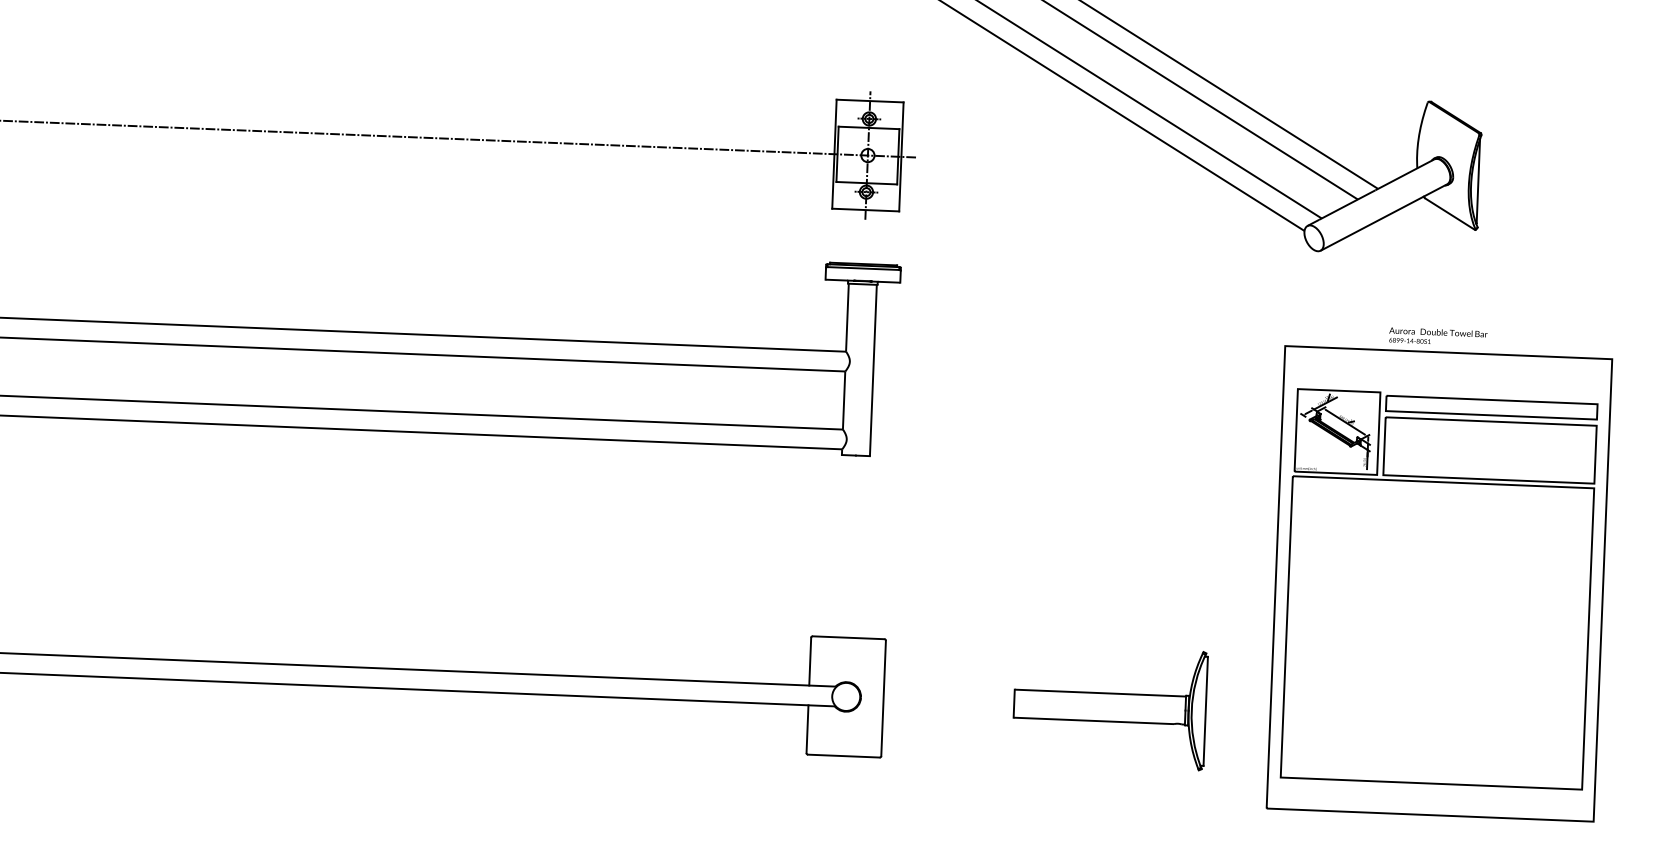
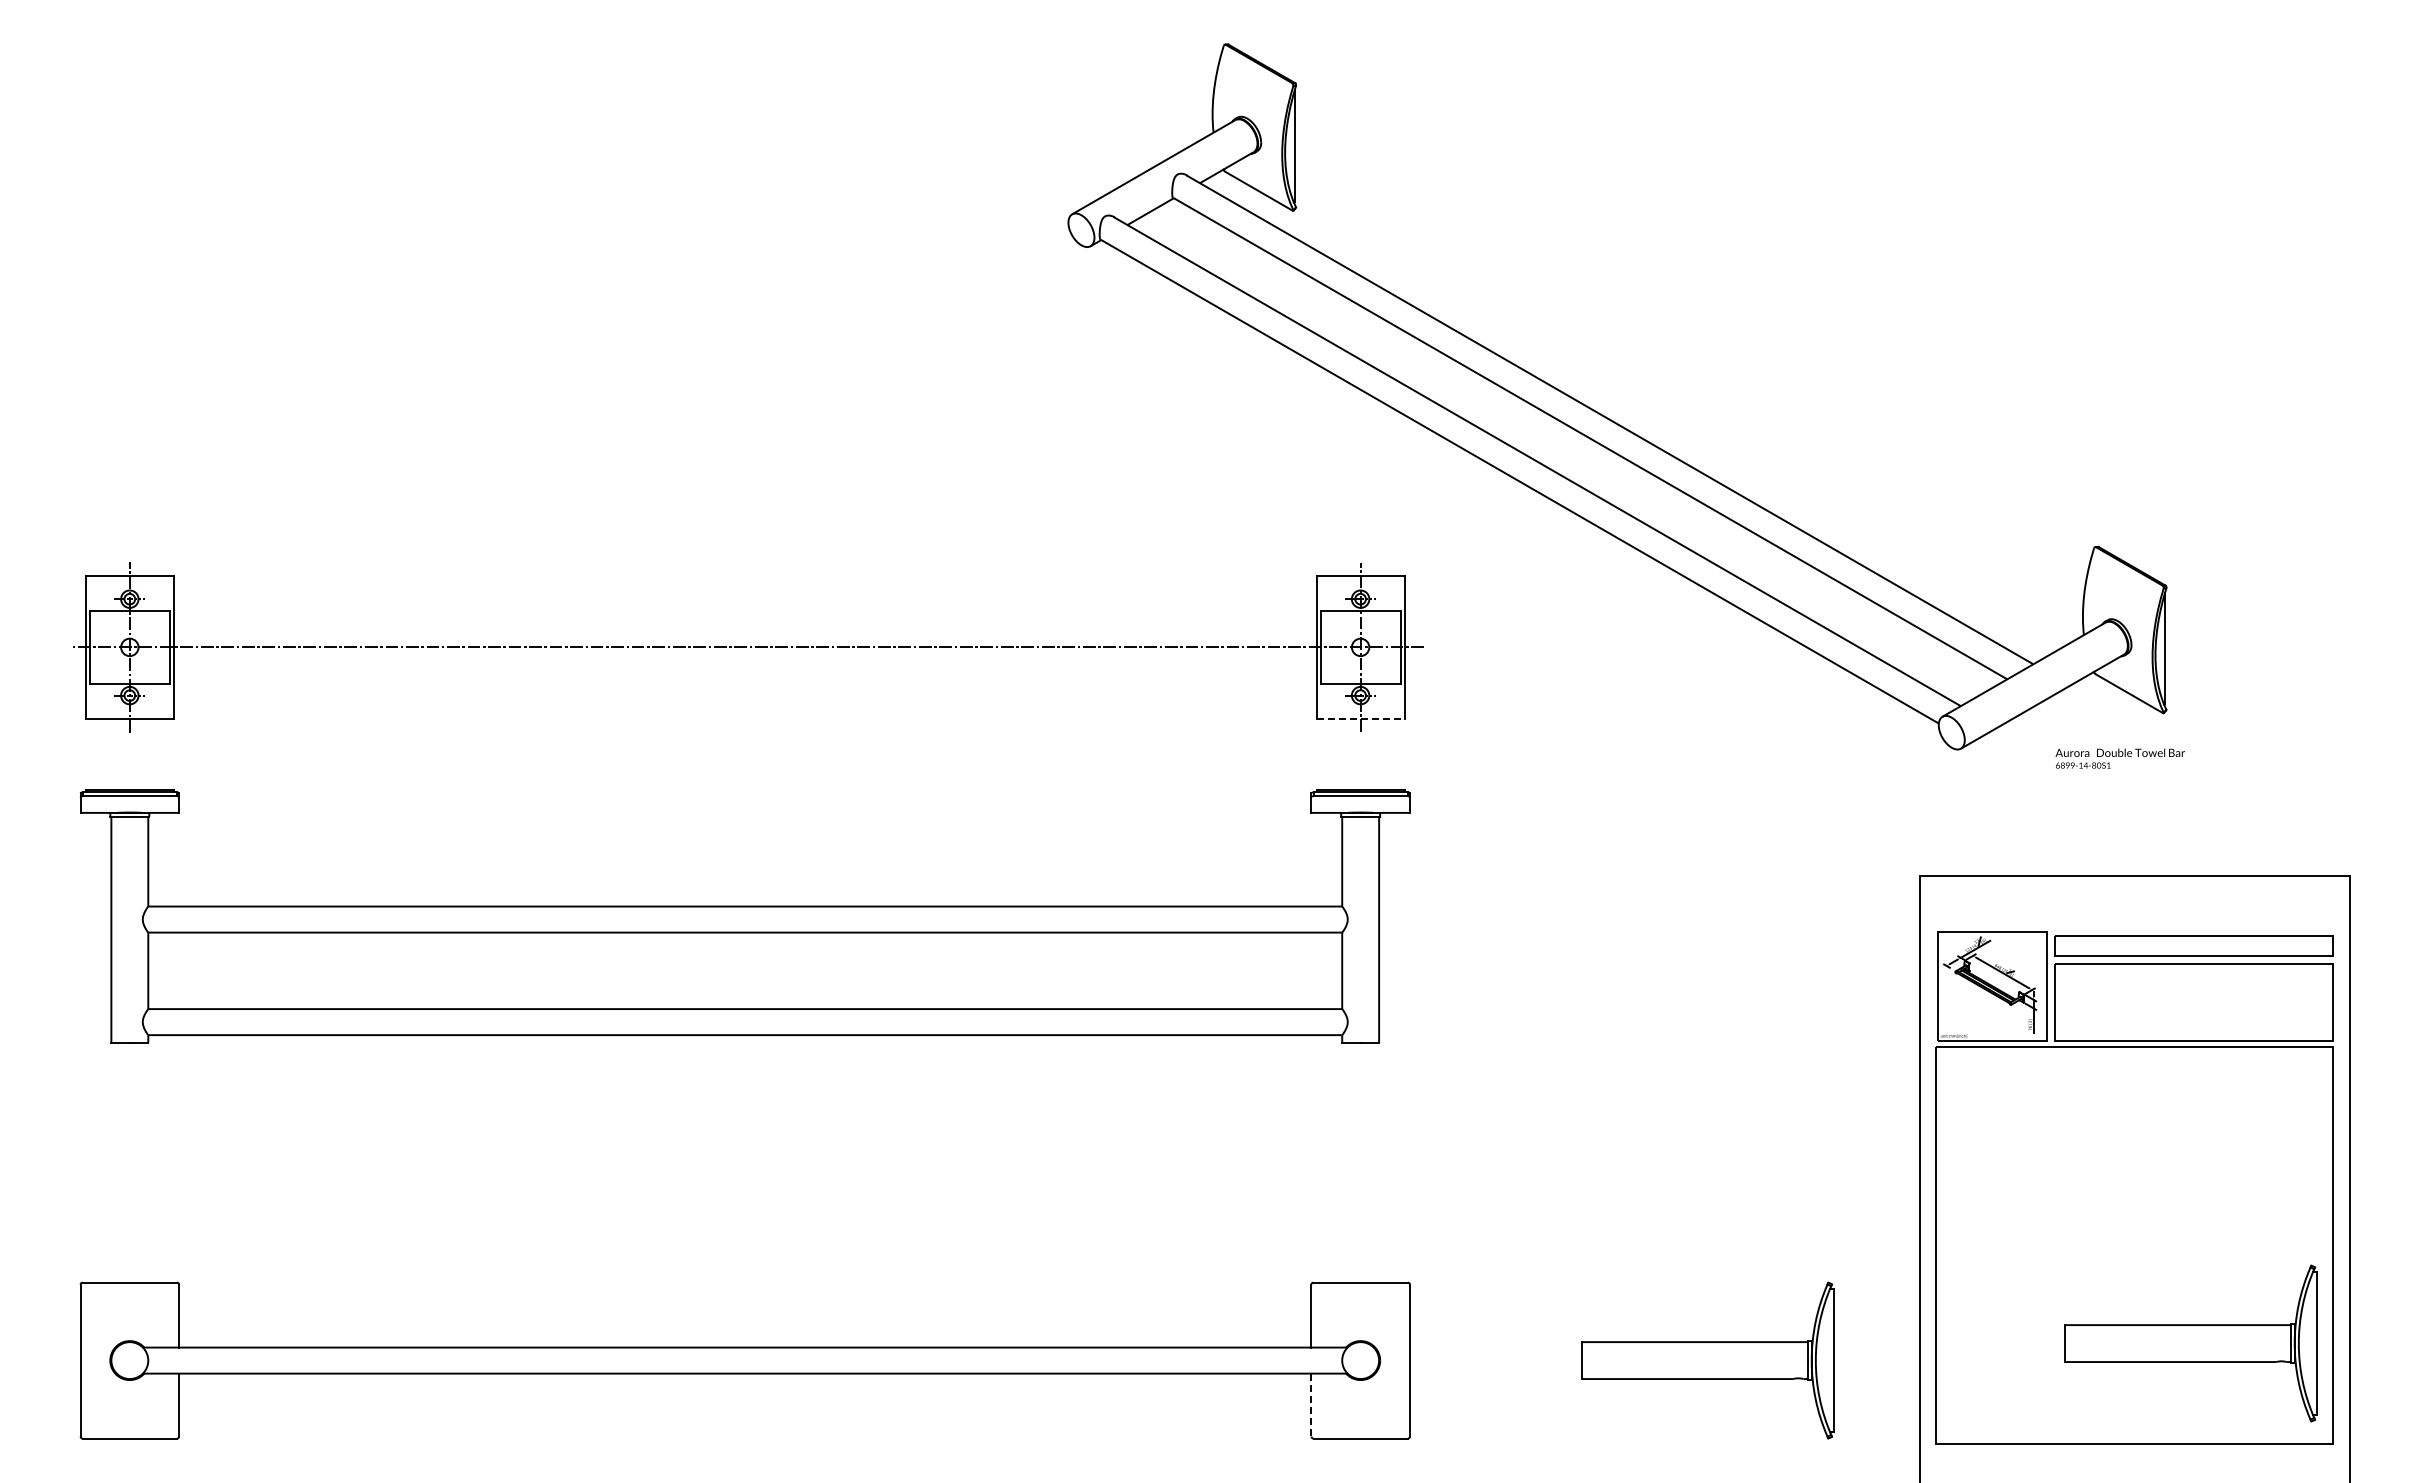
line: (866, 210) -> (1361, 719), solid -> dashed
text: (1437, 336) -> (2119, 758), moved
part: (1476, 709) -> (2190, 1343), added
line: (807, 729) -> (1311, 1405), solid -> dashed

